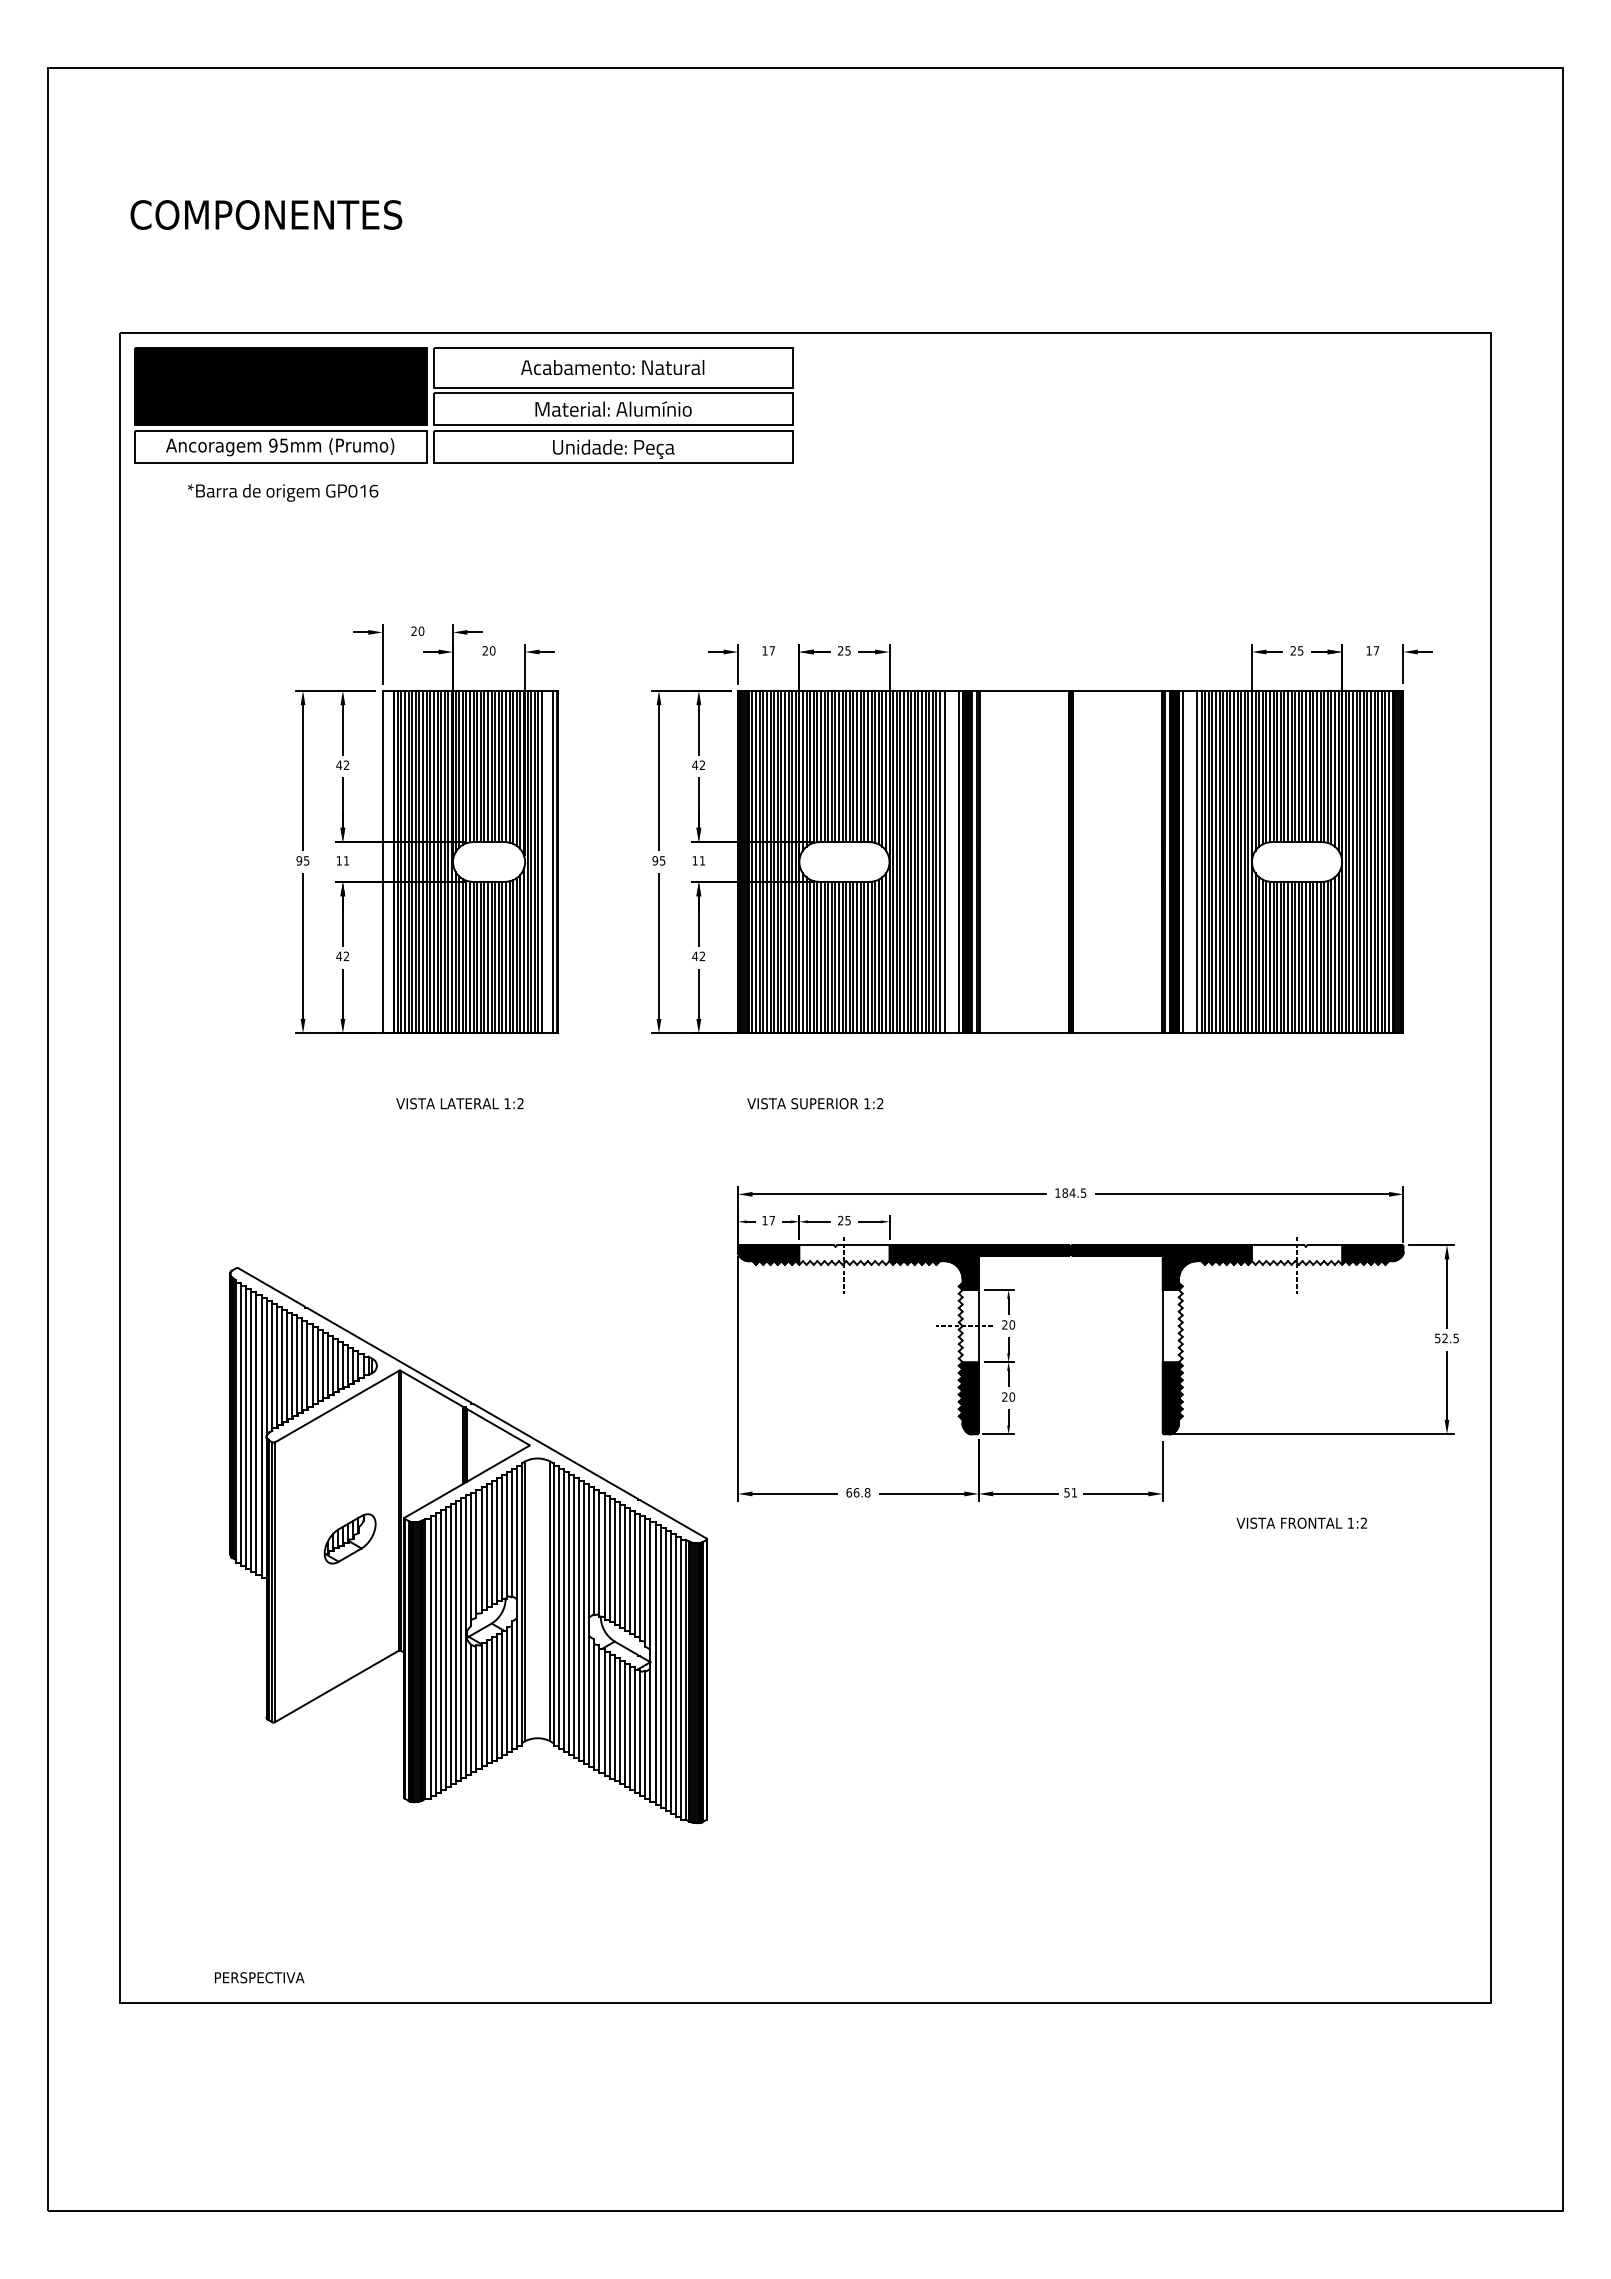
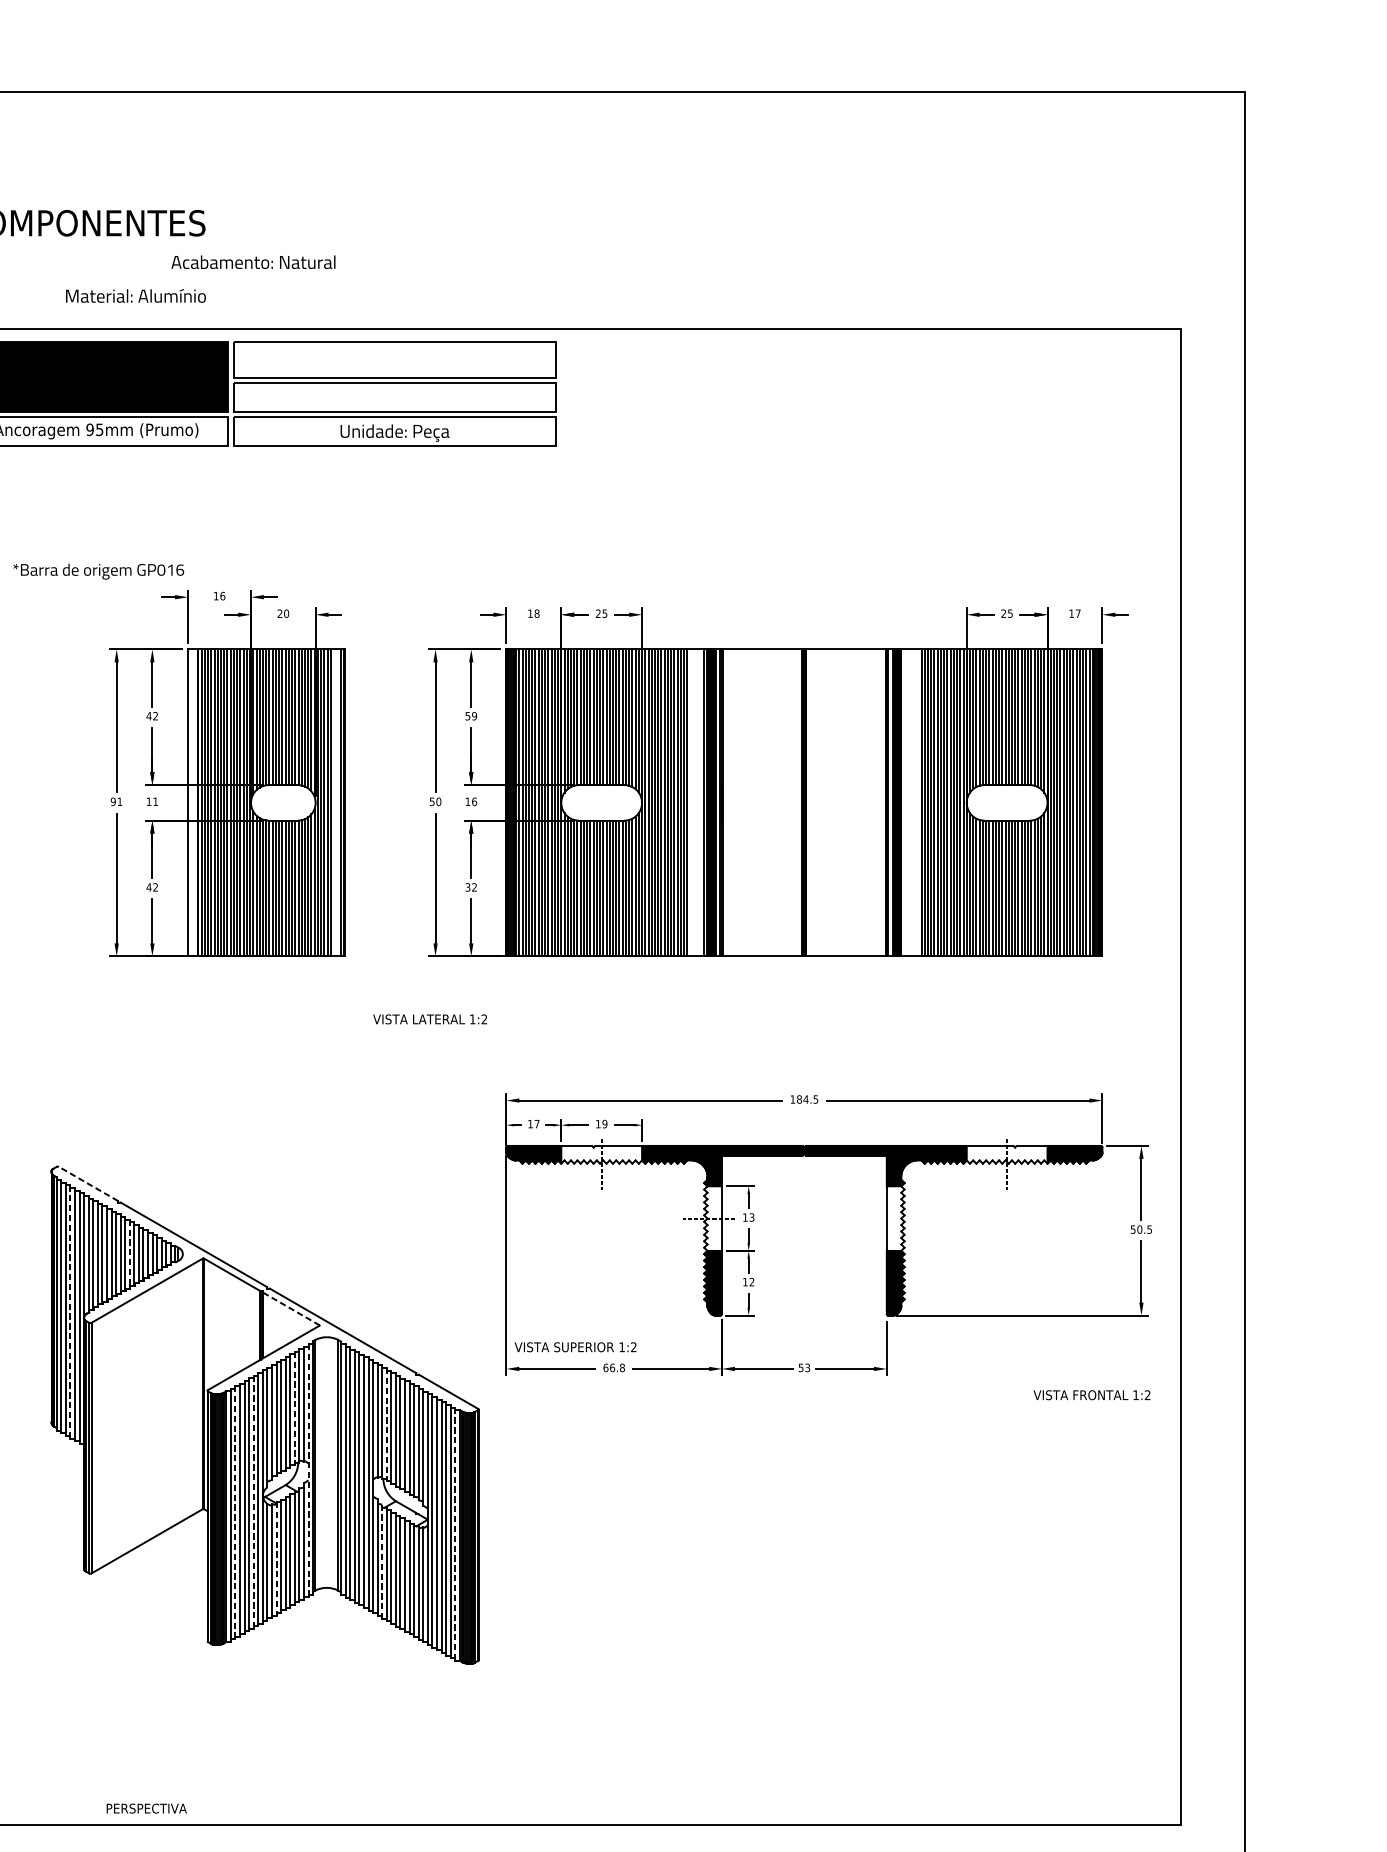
text: (612, 367) -> (253, 262), moved
text: (613, 408) -> (135, 295), moved
text: (283, 492) -> (99, 571), moved
text: (417, 630) -> (219, 595), 20 -> 16
text: (772, 650) -> (537, 613), 17 -> 18
text: (698, 765) -> (470, 716), 42 -> 59
text: (306, 860) -> (119, 801), 95 -> 91
text: (658, 860) -> (435, 801), 95 -> 50
text: (702, 860) -> (474, 801), 11 -> 16
line: (944, 861) -> (691, 802), removed
line: (1182, 861) -> (904, 802), removed
line: (1196, 861) -> (917, 802), removed
text: (695, 956) -> (468, 887), 42 -> 32
text: (459, 1103) -> (429, 1019), moved
text: (815, 1103) -> (575, 1347), moved
text: (844, 1220) -> (601, 1124), 25 -> 19
line: (271, 1287) -> (88, 1184), solid -> dashed
text: (1008, 1324) -> (748, 1217), 20 -> 13
text: (1444, 1338) -> (1139, 1229), 52.5 -> 50.5
line: (317, 1366) -> (129, 1254), solid -> dashed
text: (1008, 1396) -> (748, 1281), 20 -> 12
line: (498, 1427) -> (291, 1309), solid -> dashed
line: (251, 1430) -> (70, 1312), solid -> dashed
text: (1074, 1492) -> (807, 1367), 51 -> 53
text: (1301, 1522) -> (1091, 1394), moved
part: (349, 1538) -> (158, 1408), removed
line: (501, 1538) -> (294, 1408), solid -> dashed
line: (604, 1556) -> (386, 1424), solid -> dashed
line: (517, 1607) -> (308, 1470), solid -> dashed
line: (456, 1643) -> (254, 1502), solid -> dashed
line: (435, 1654) -> (235, 1512), solid -> dashed
line: (681, 1678) -> (455, 1534), solid -> dashed
line: (481, 1706) -> (276, 1559), solid -> dashed
line: (599, 1709) -> (382, 1562), solid -> dashed
text: (259, 1977) -> (146, 1808), moved

